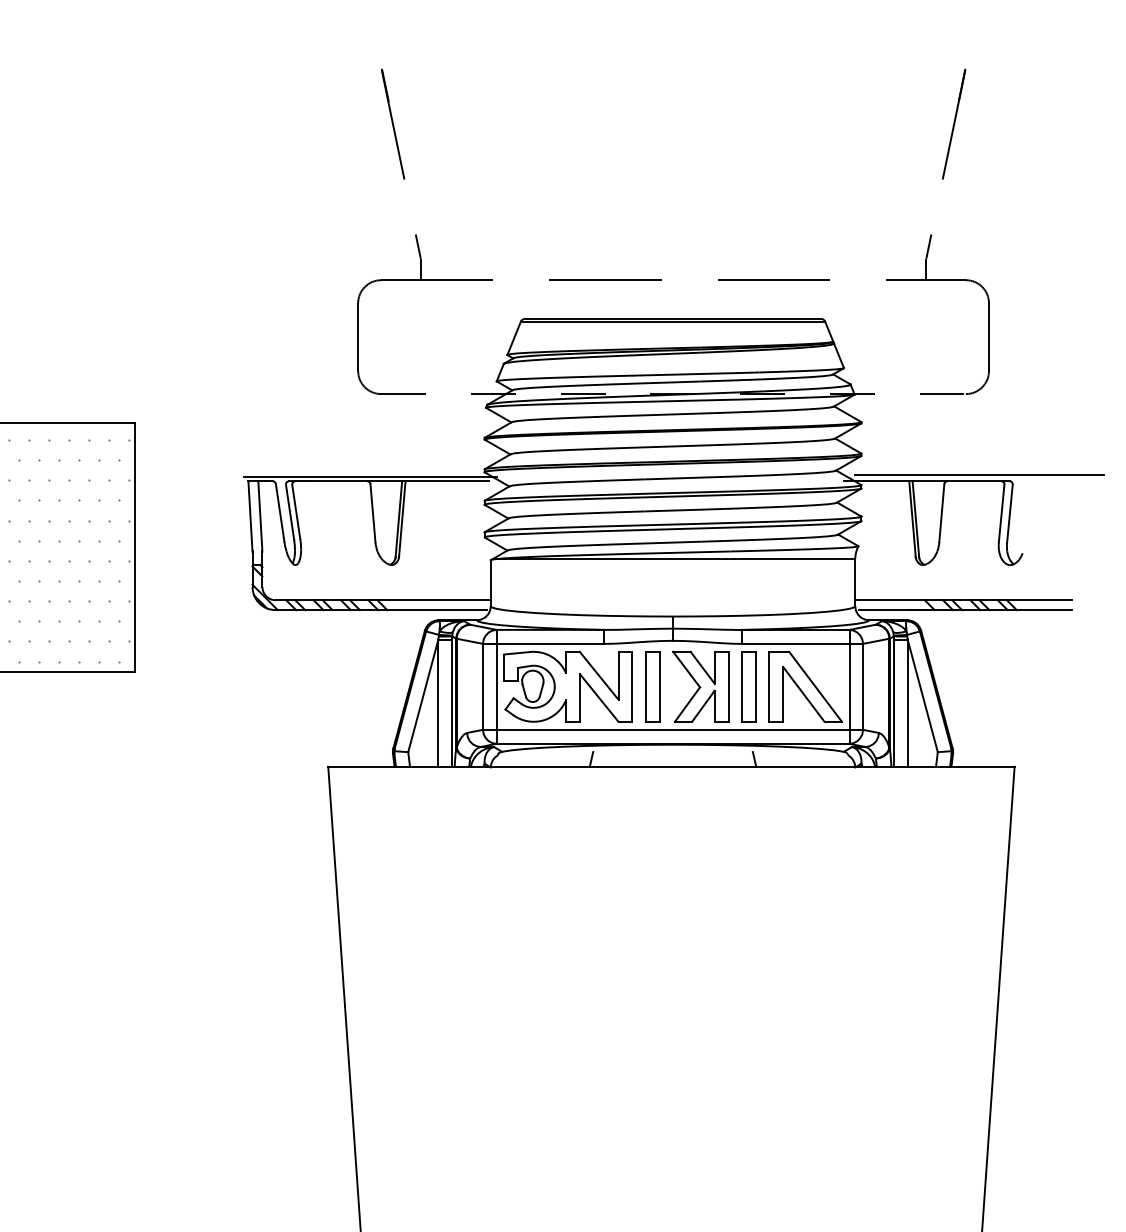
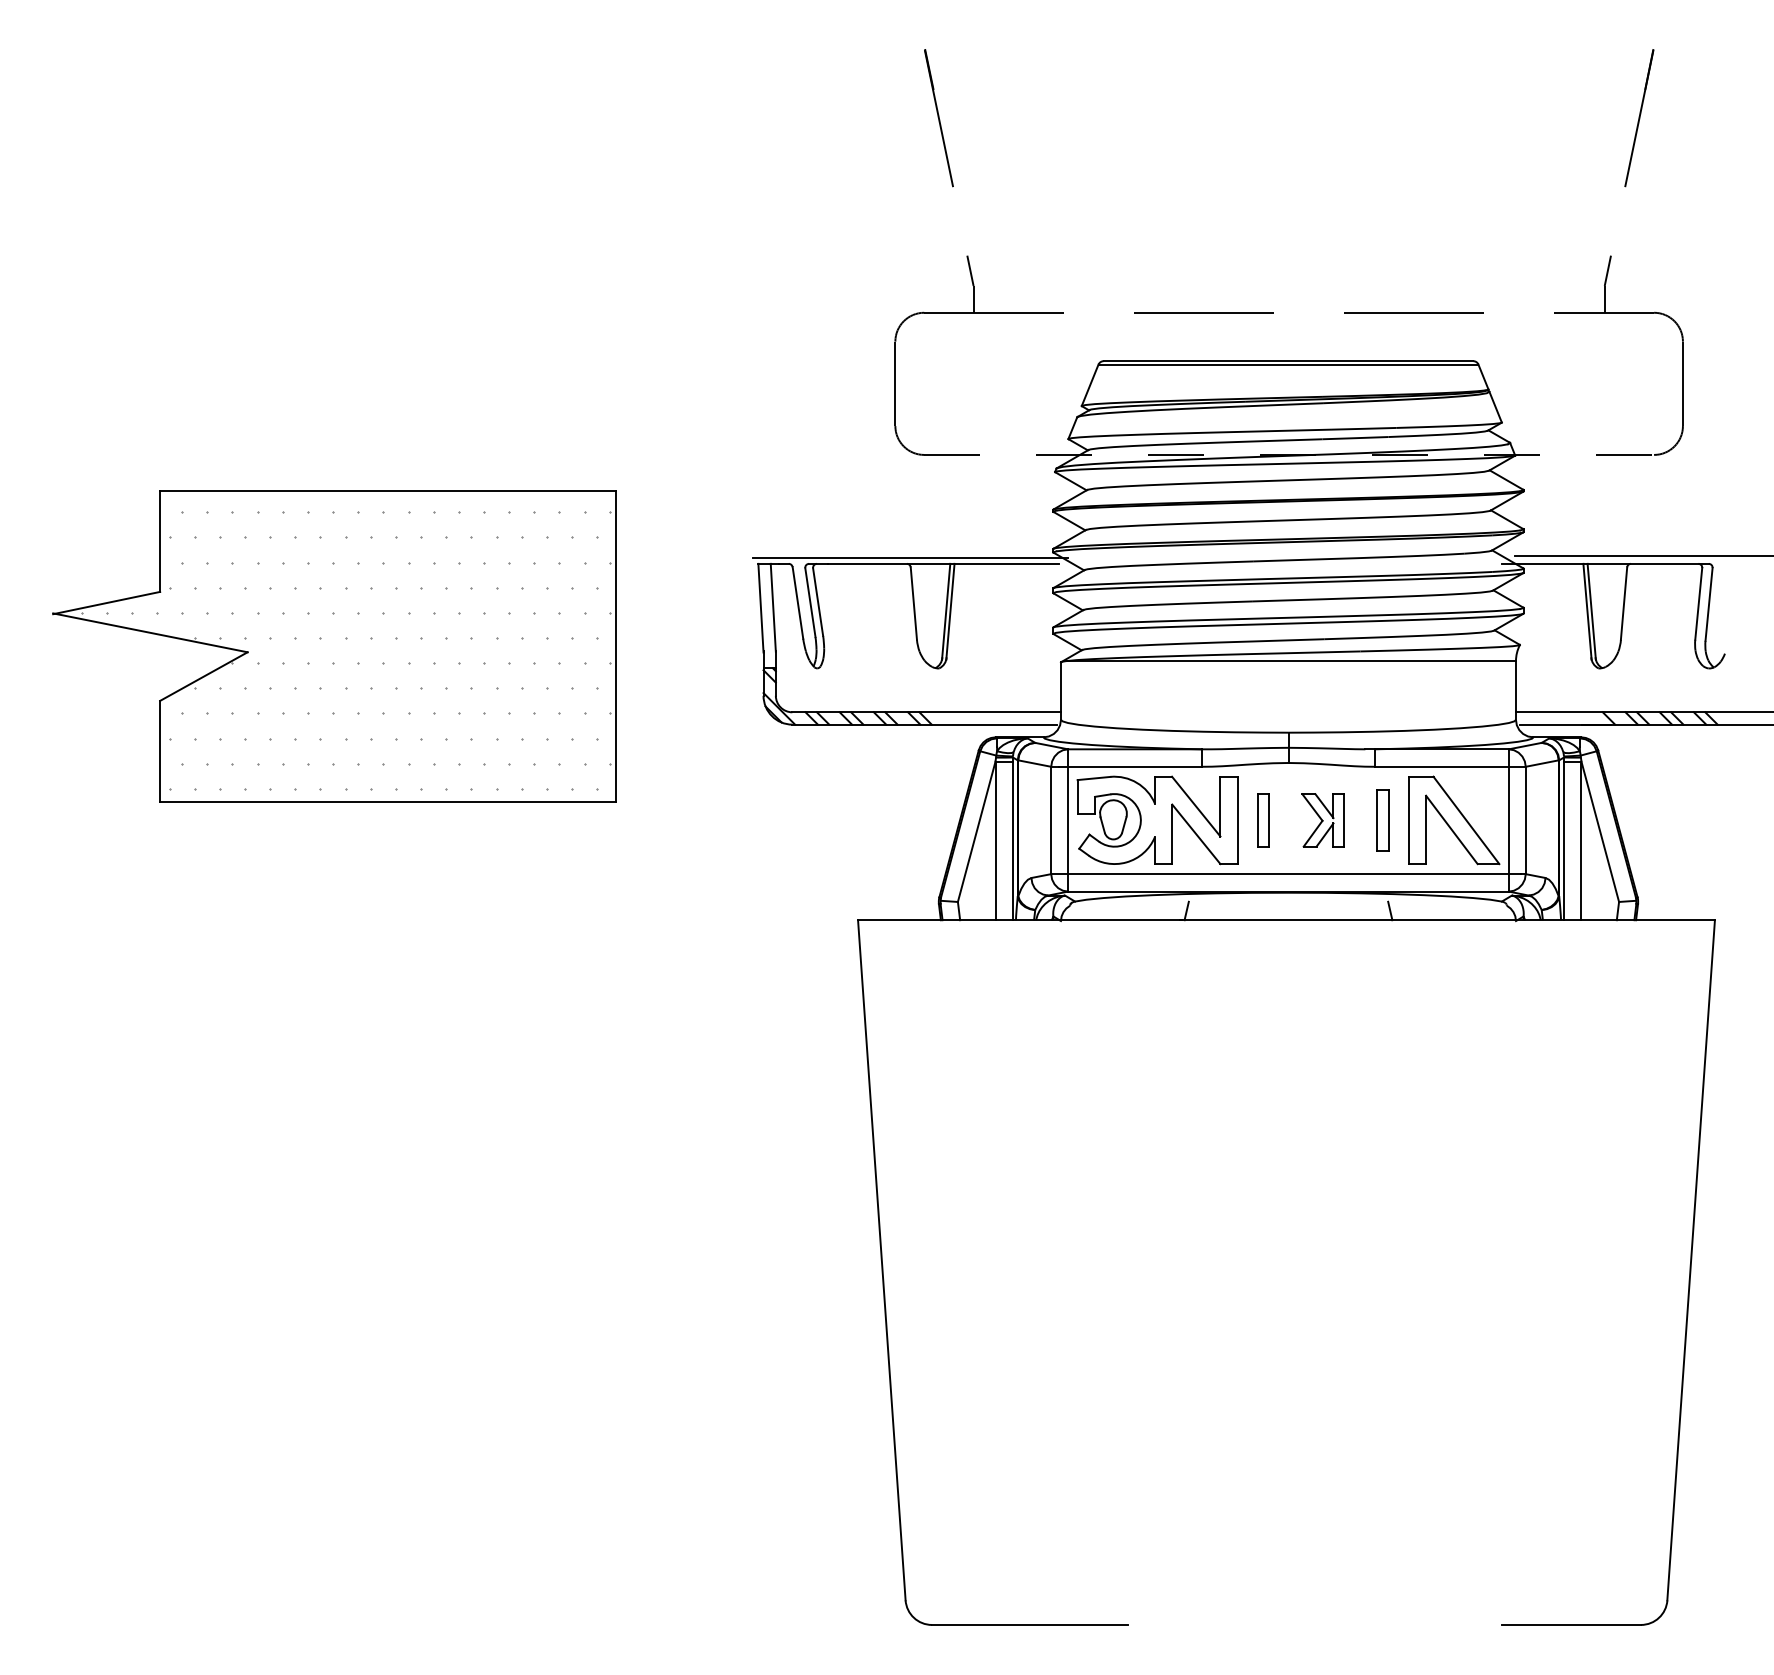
part: (653, 686) -> (1263, 820), size x0.6
part: (700, 686) -> (1322, 820), size x0.6
part: (749, 686) -> (1383, 820), size x0.7

